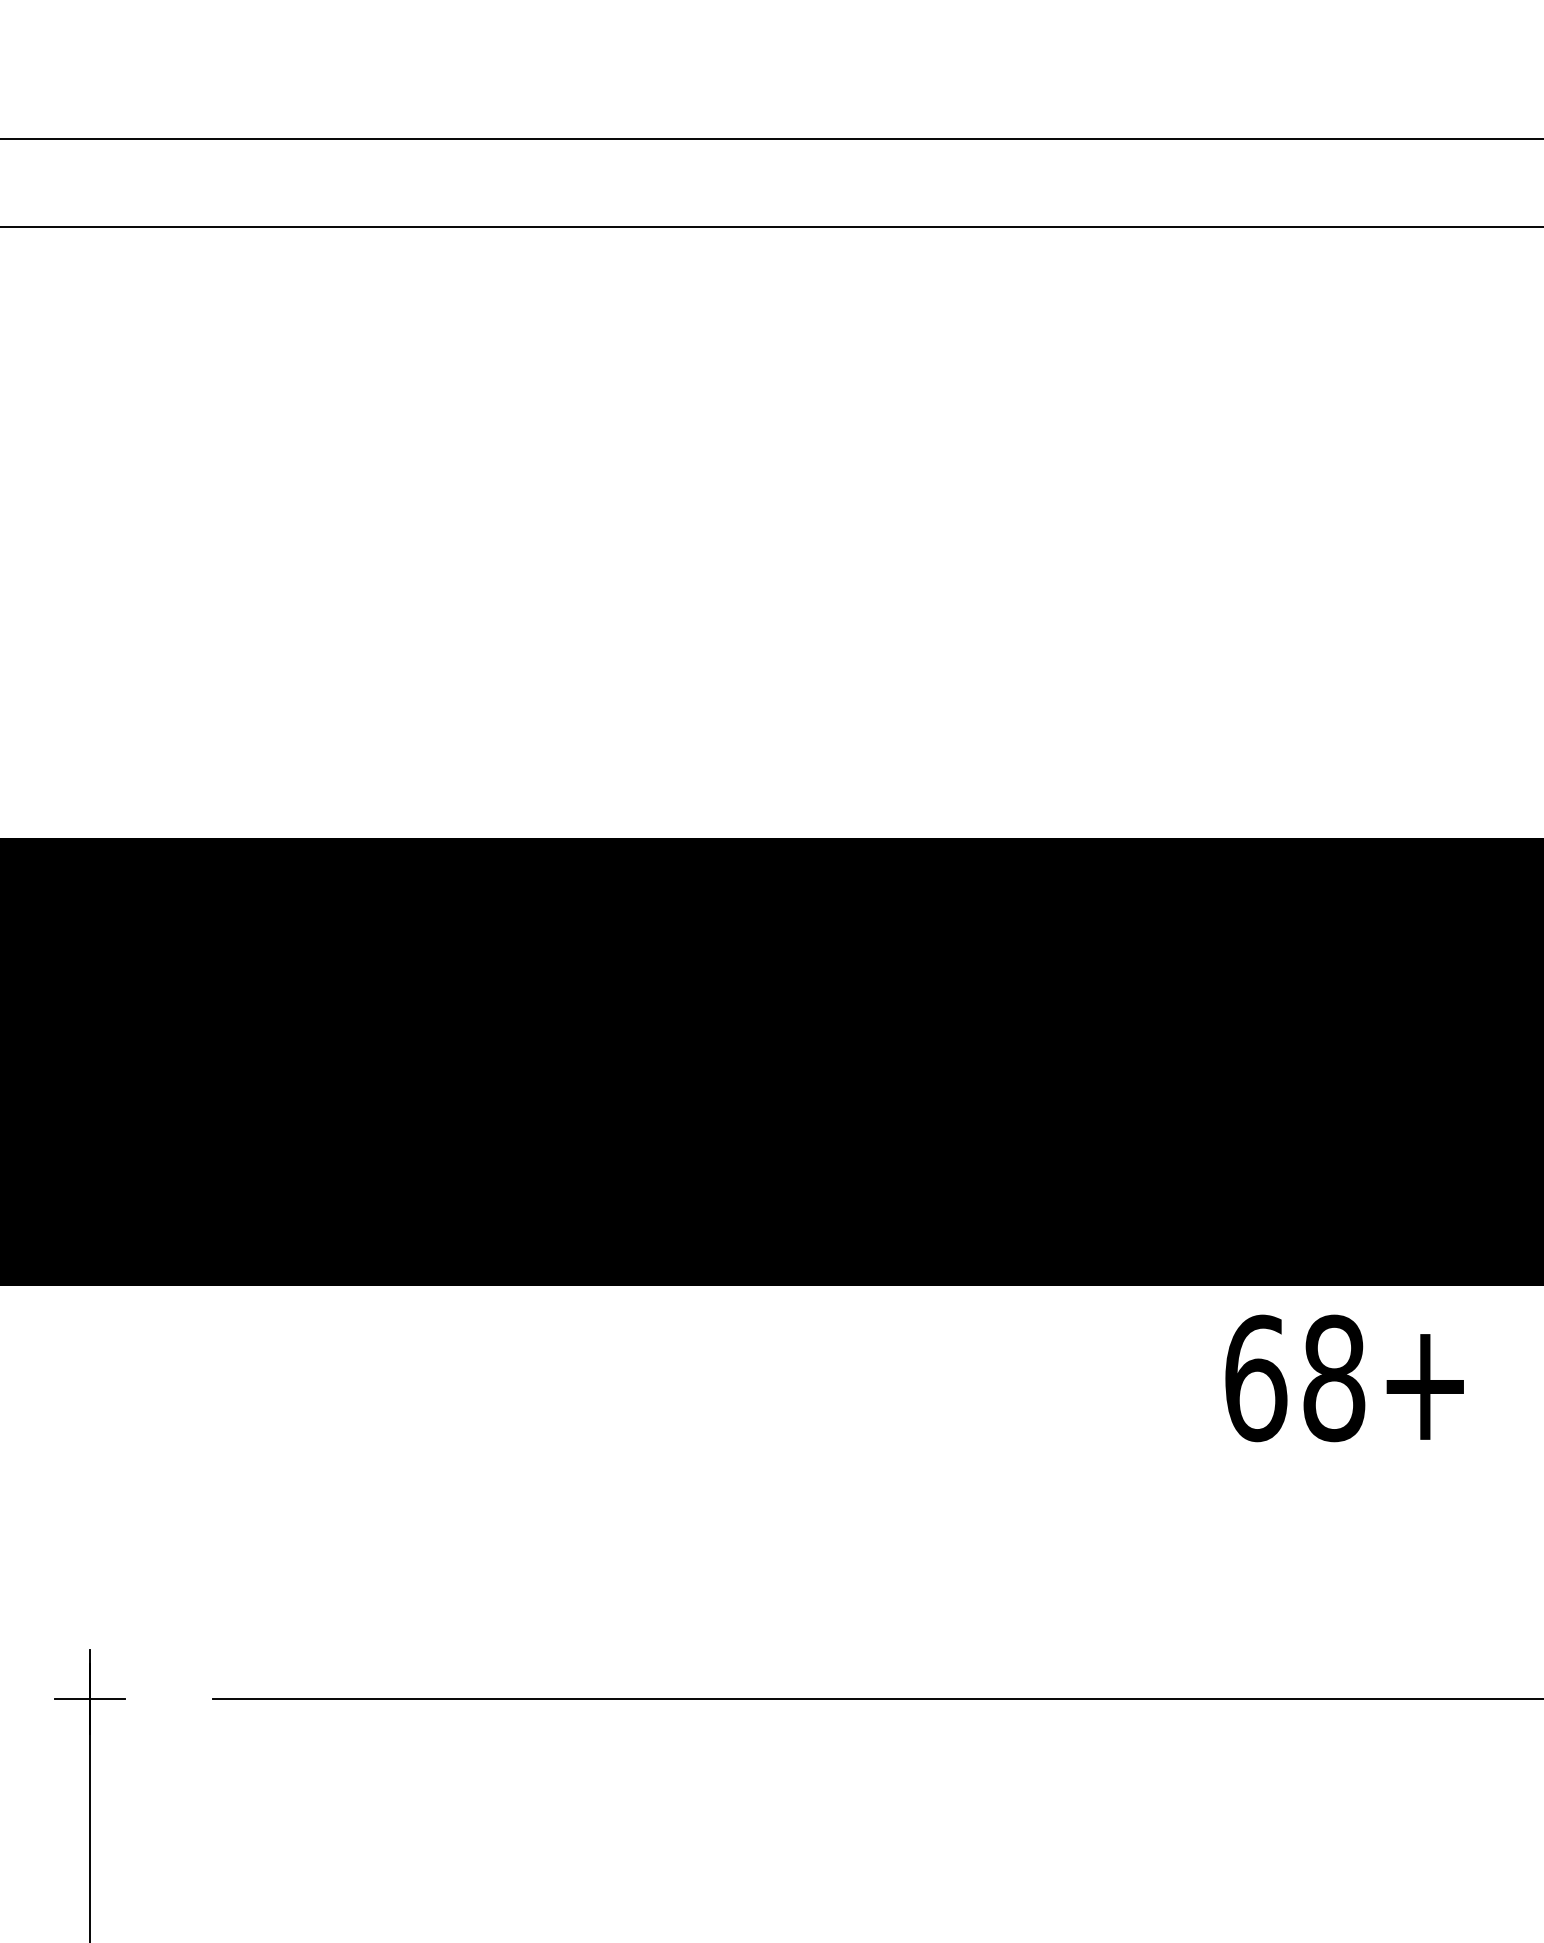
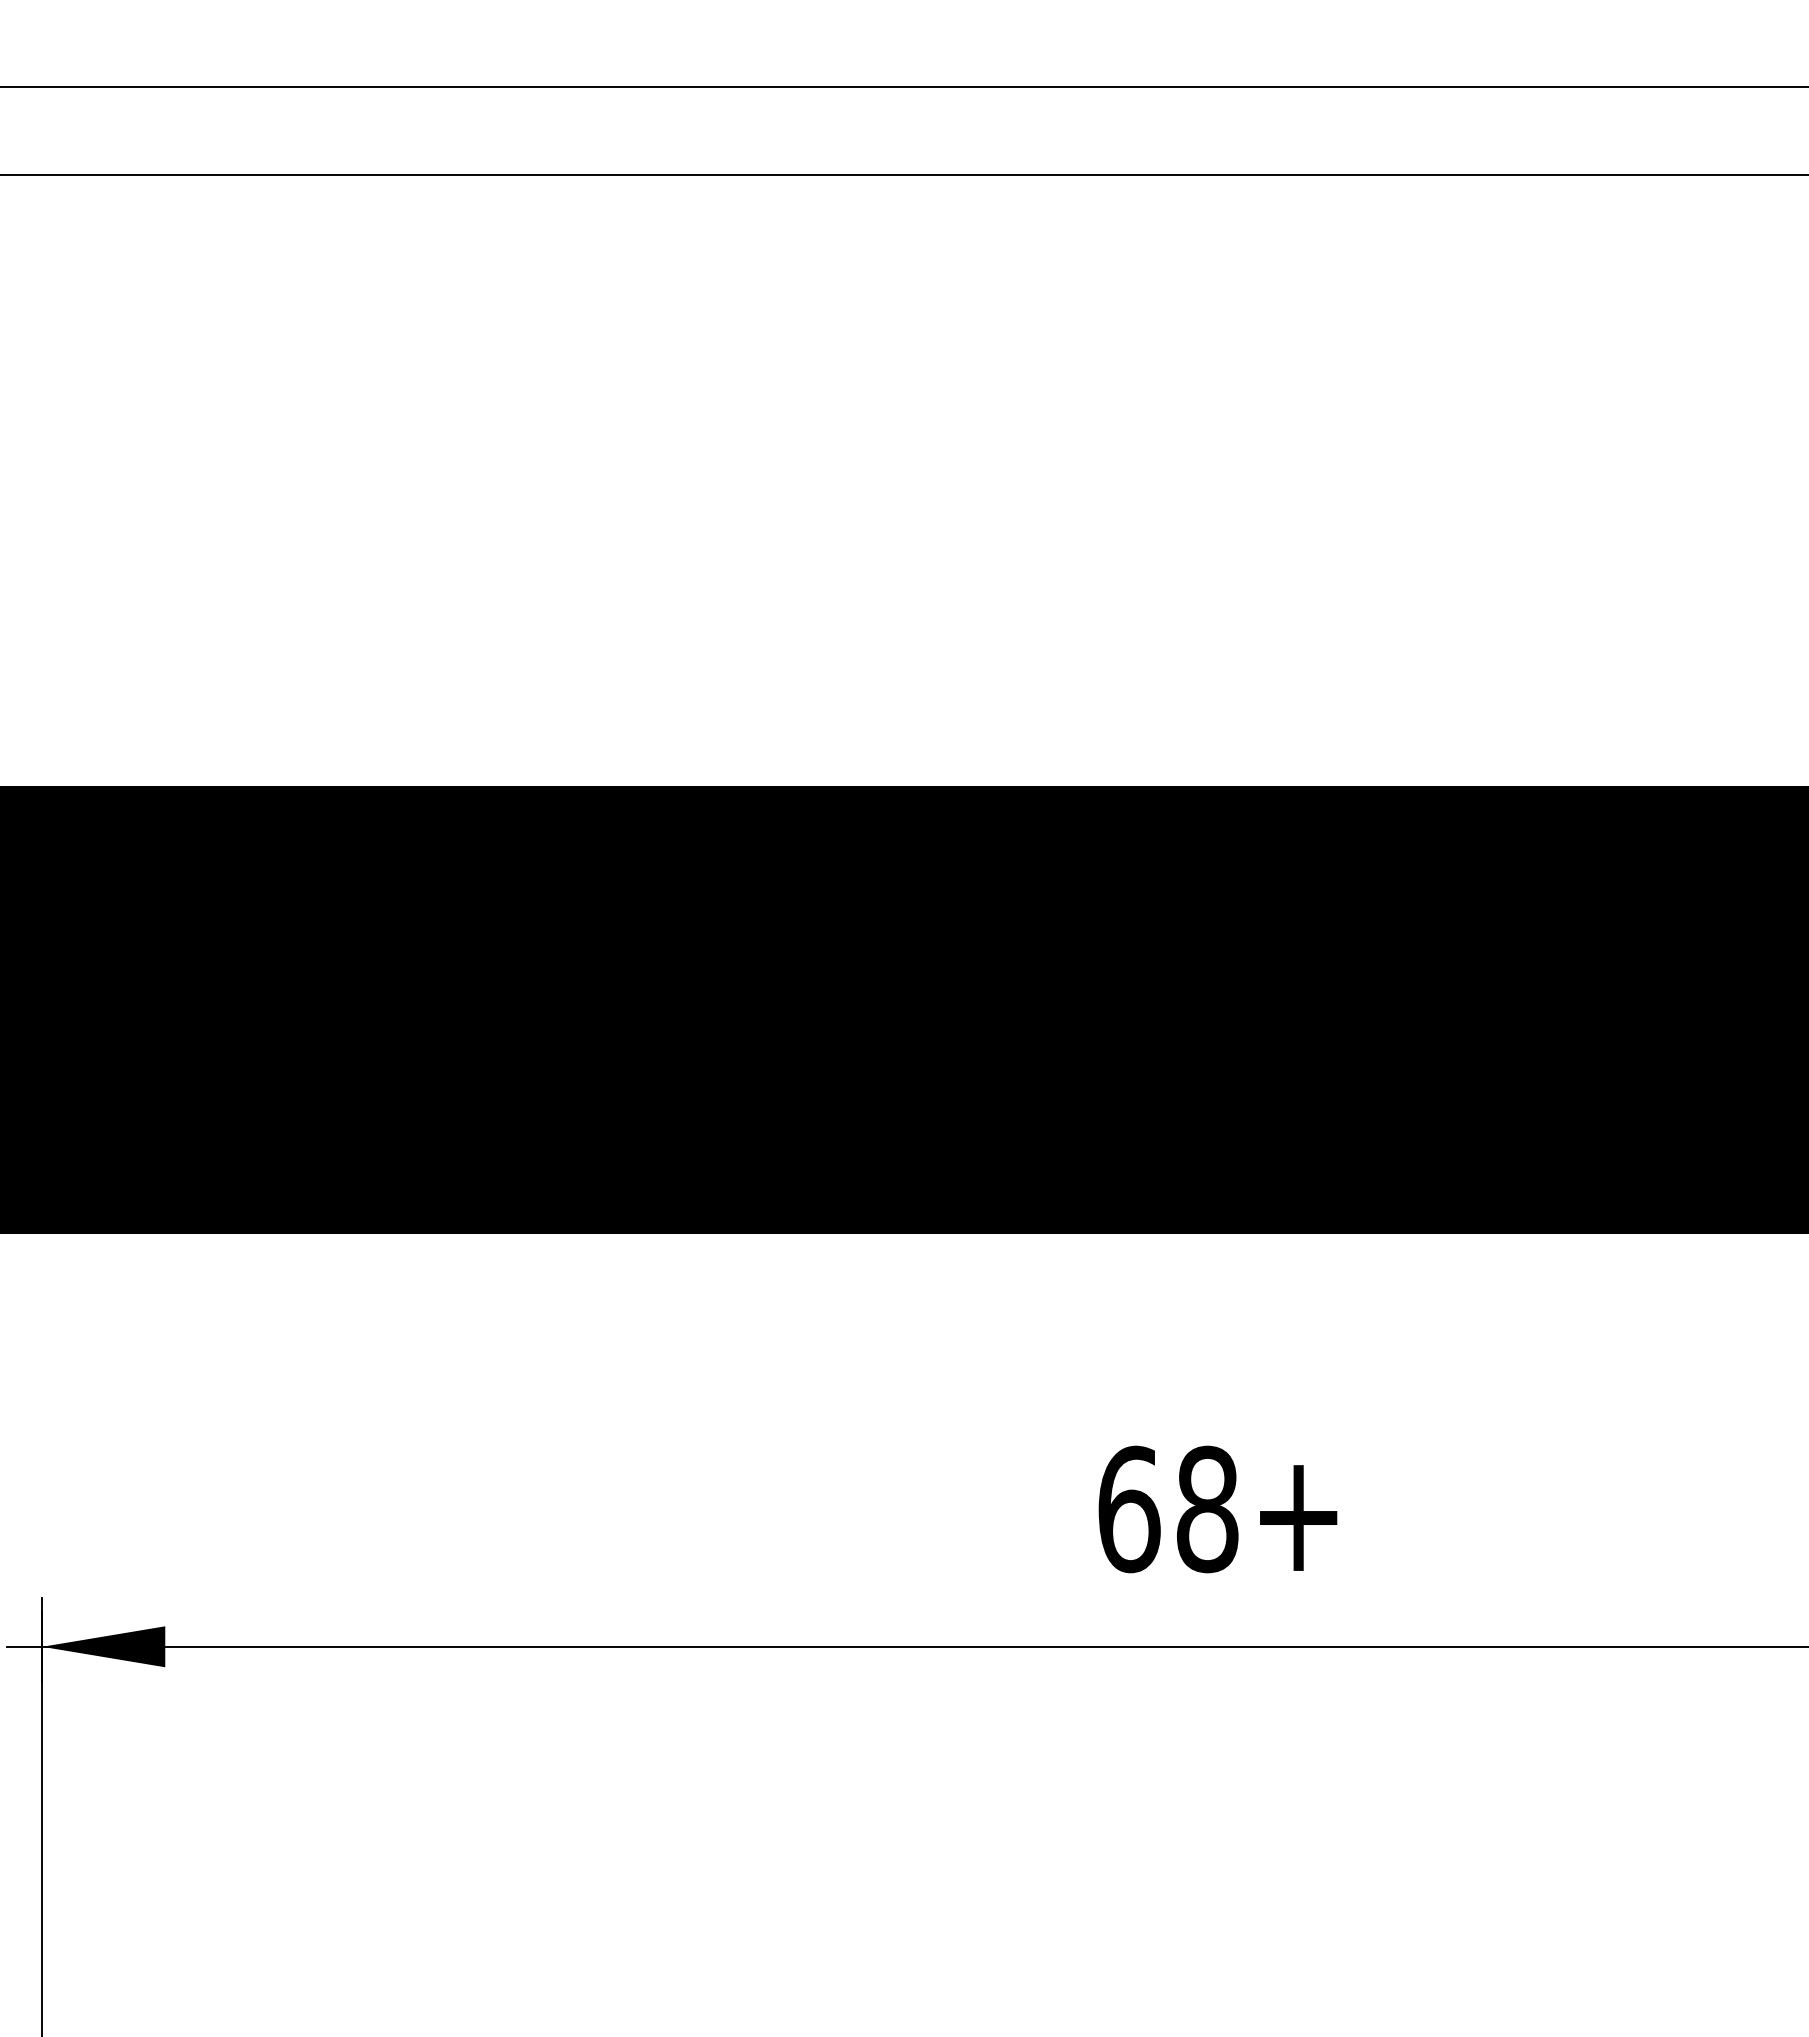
text: (1344, 1378) -> (1217, 1509), moved
fill: (151, 1698) -> (103, 1646), added

